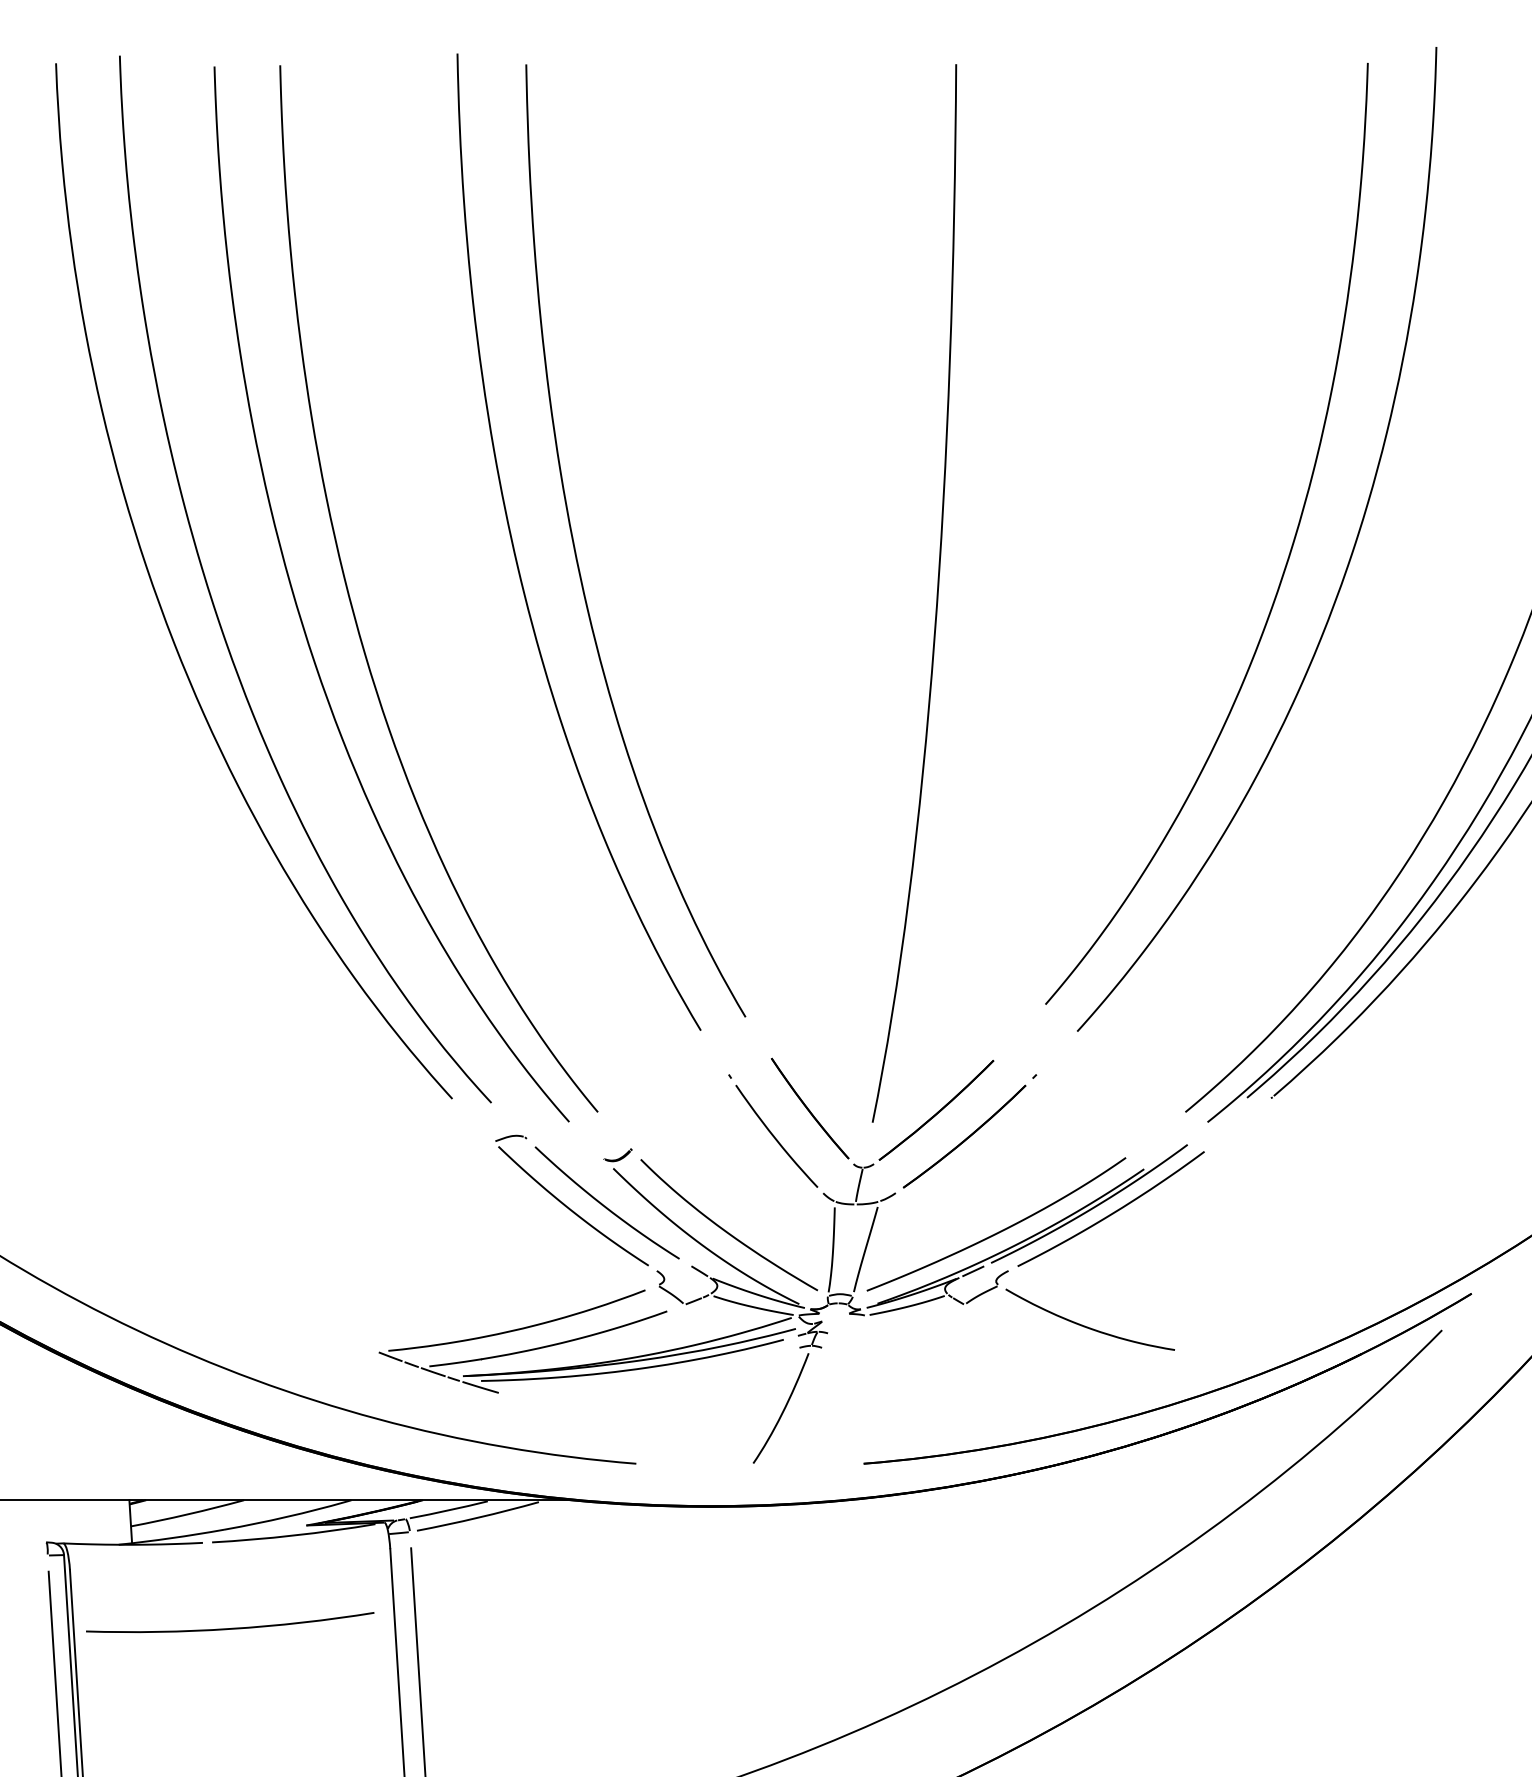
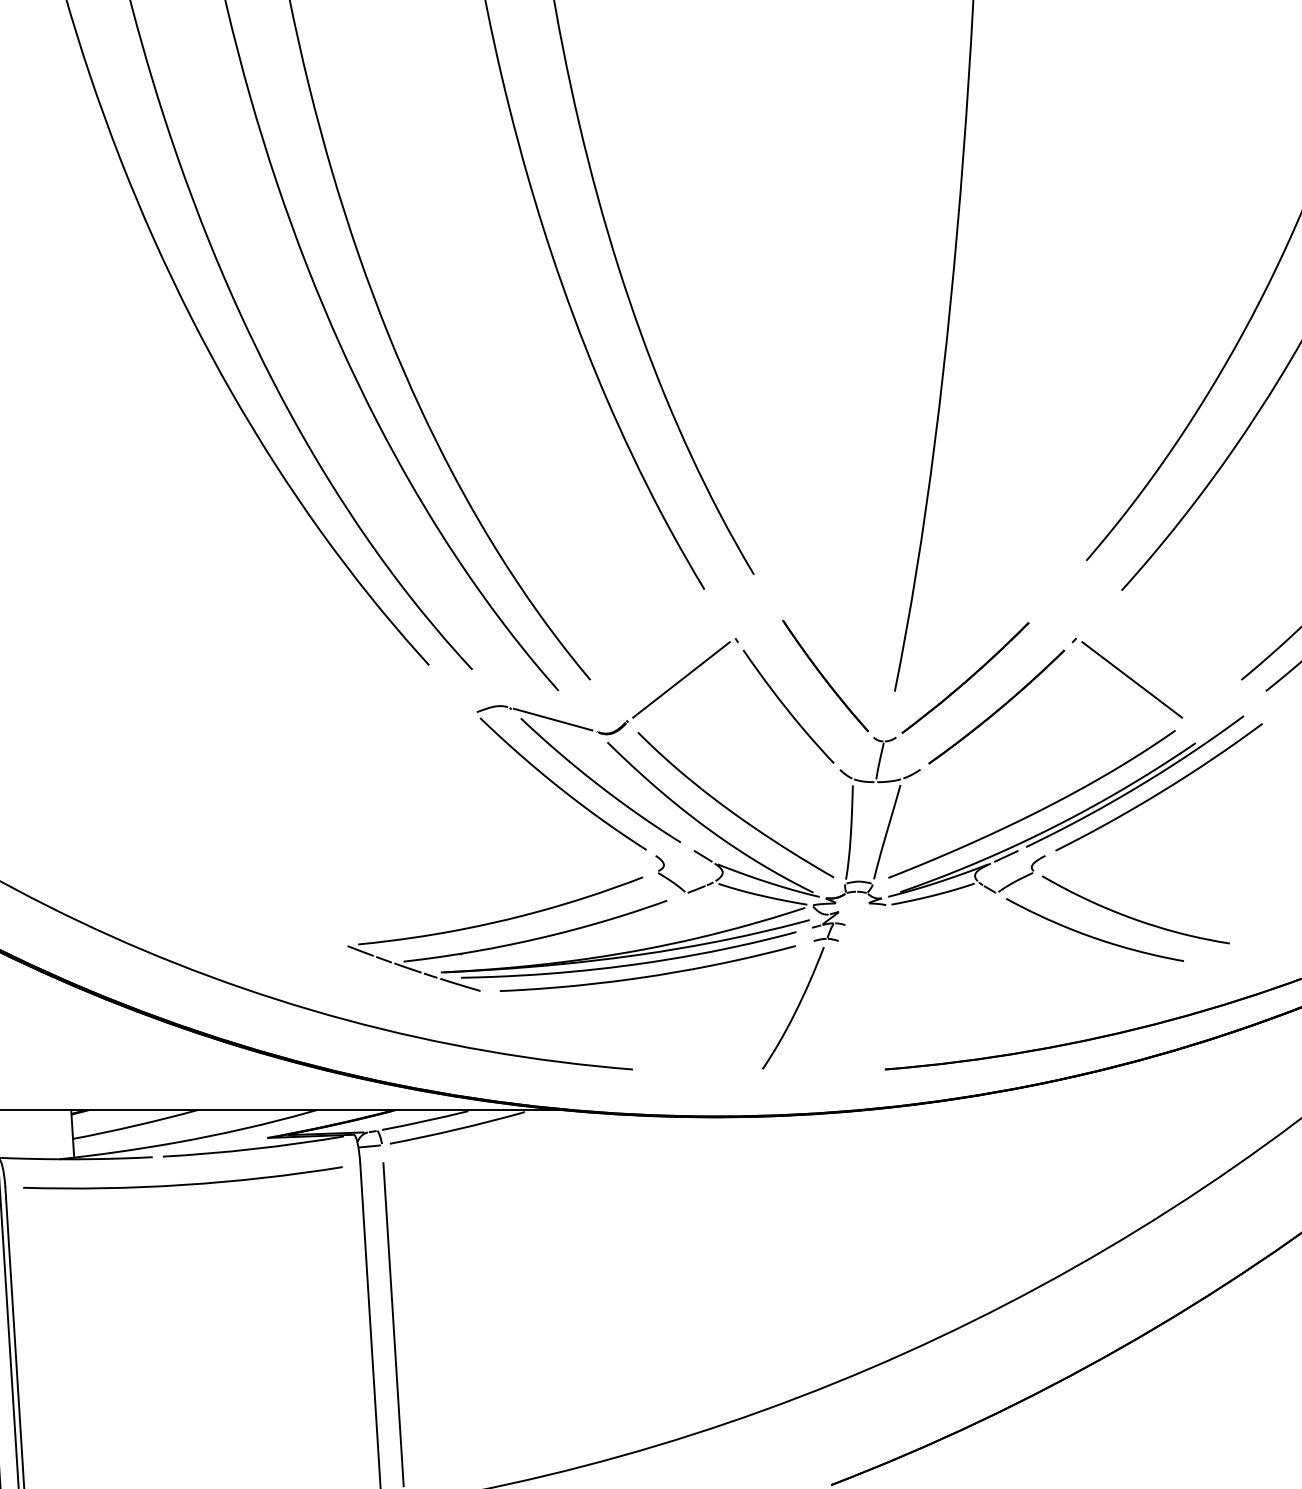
line: (679, 1112) -> (680, 680), added
line: (1086, 1112) -> (1131, 680), added
line: (563, 1147) -> (552, 719), added
curve: (1051, 1343) -> (1092, 936), added
curve: (651, 1378) -> (649, 975), added
curve: (232, 1627) -> (185, 1183), moved

